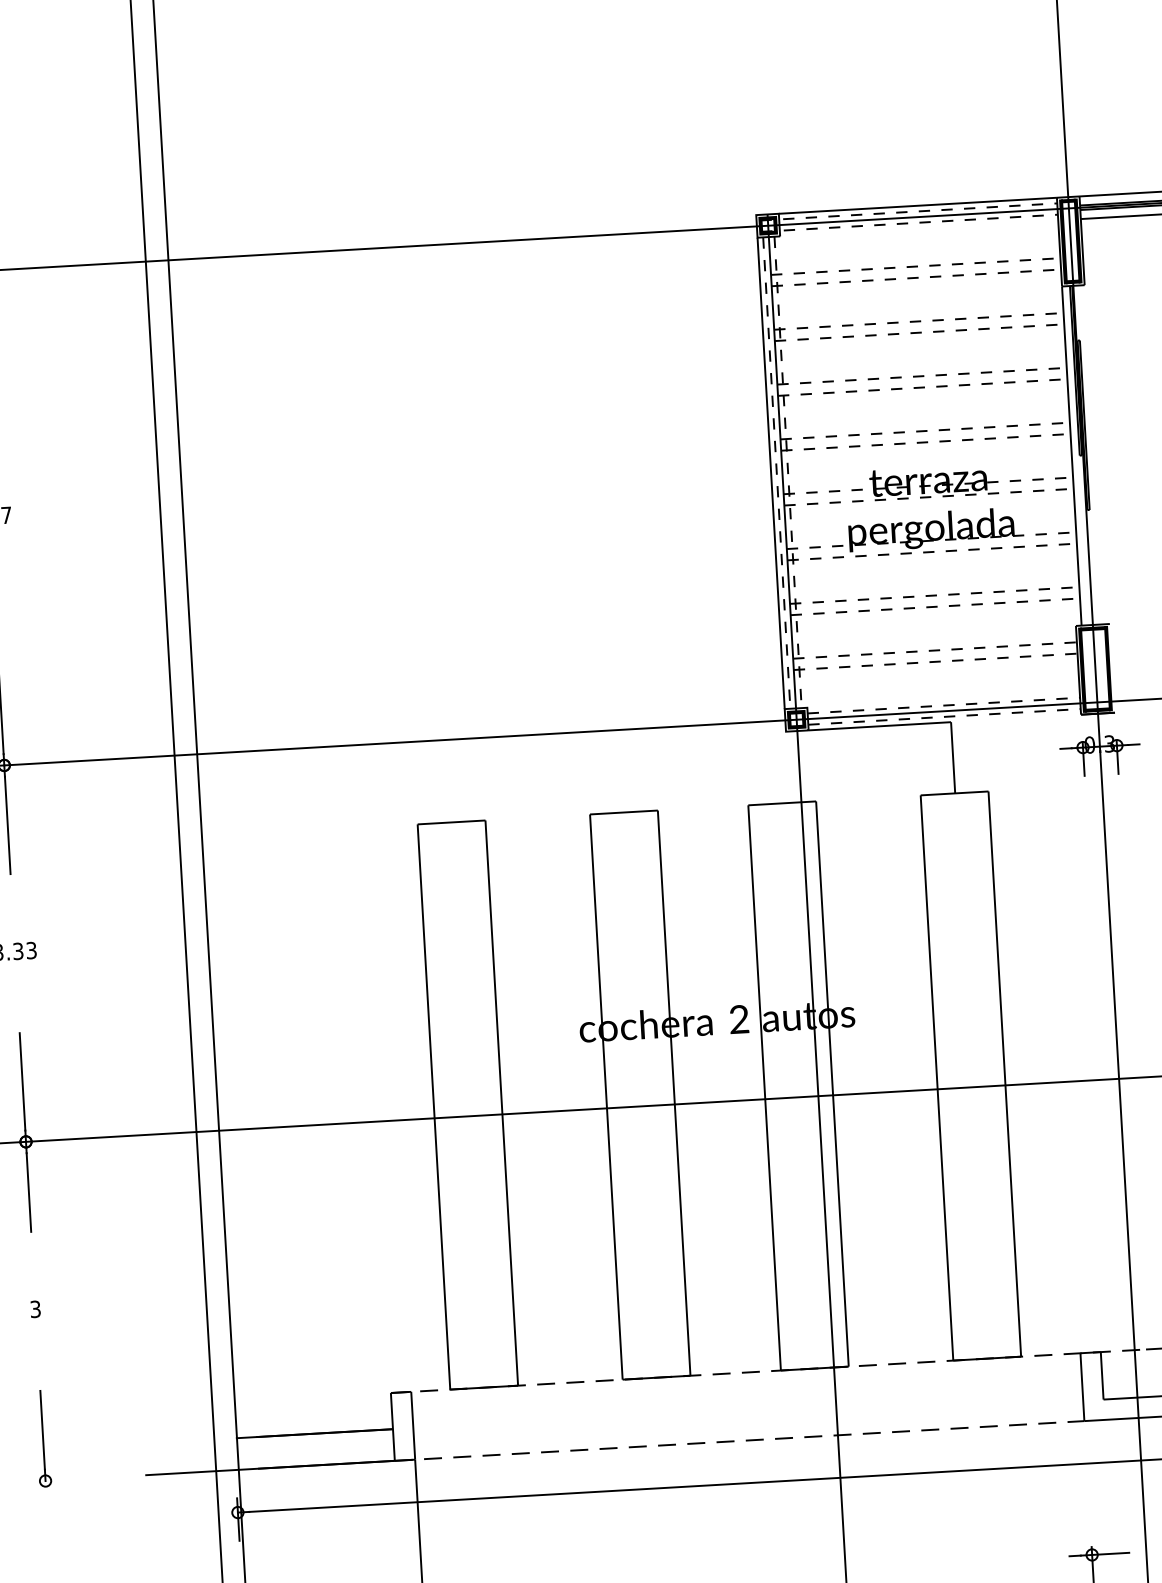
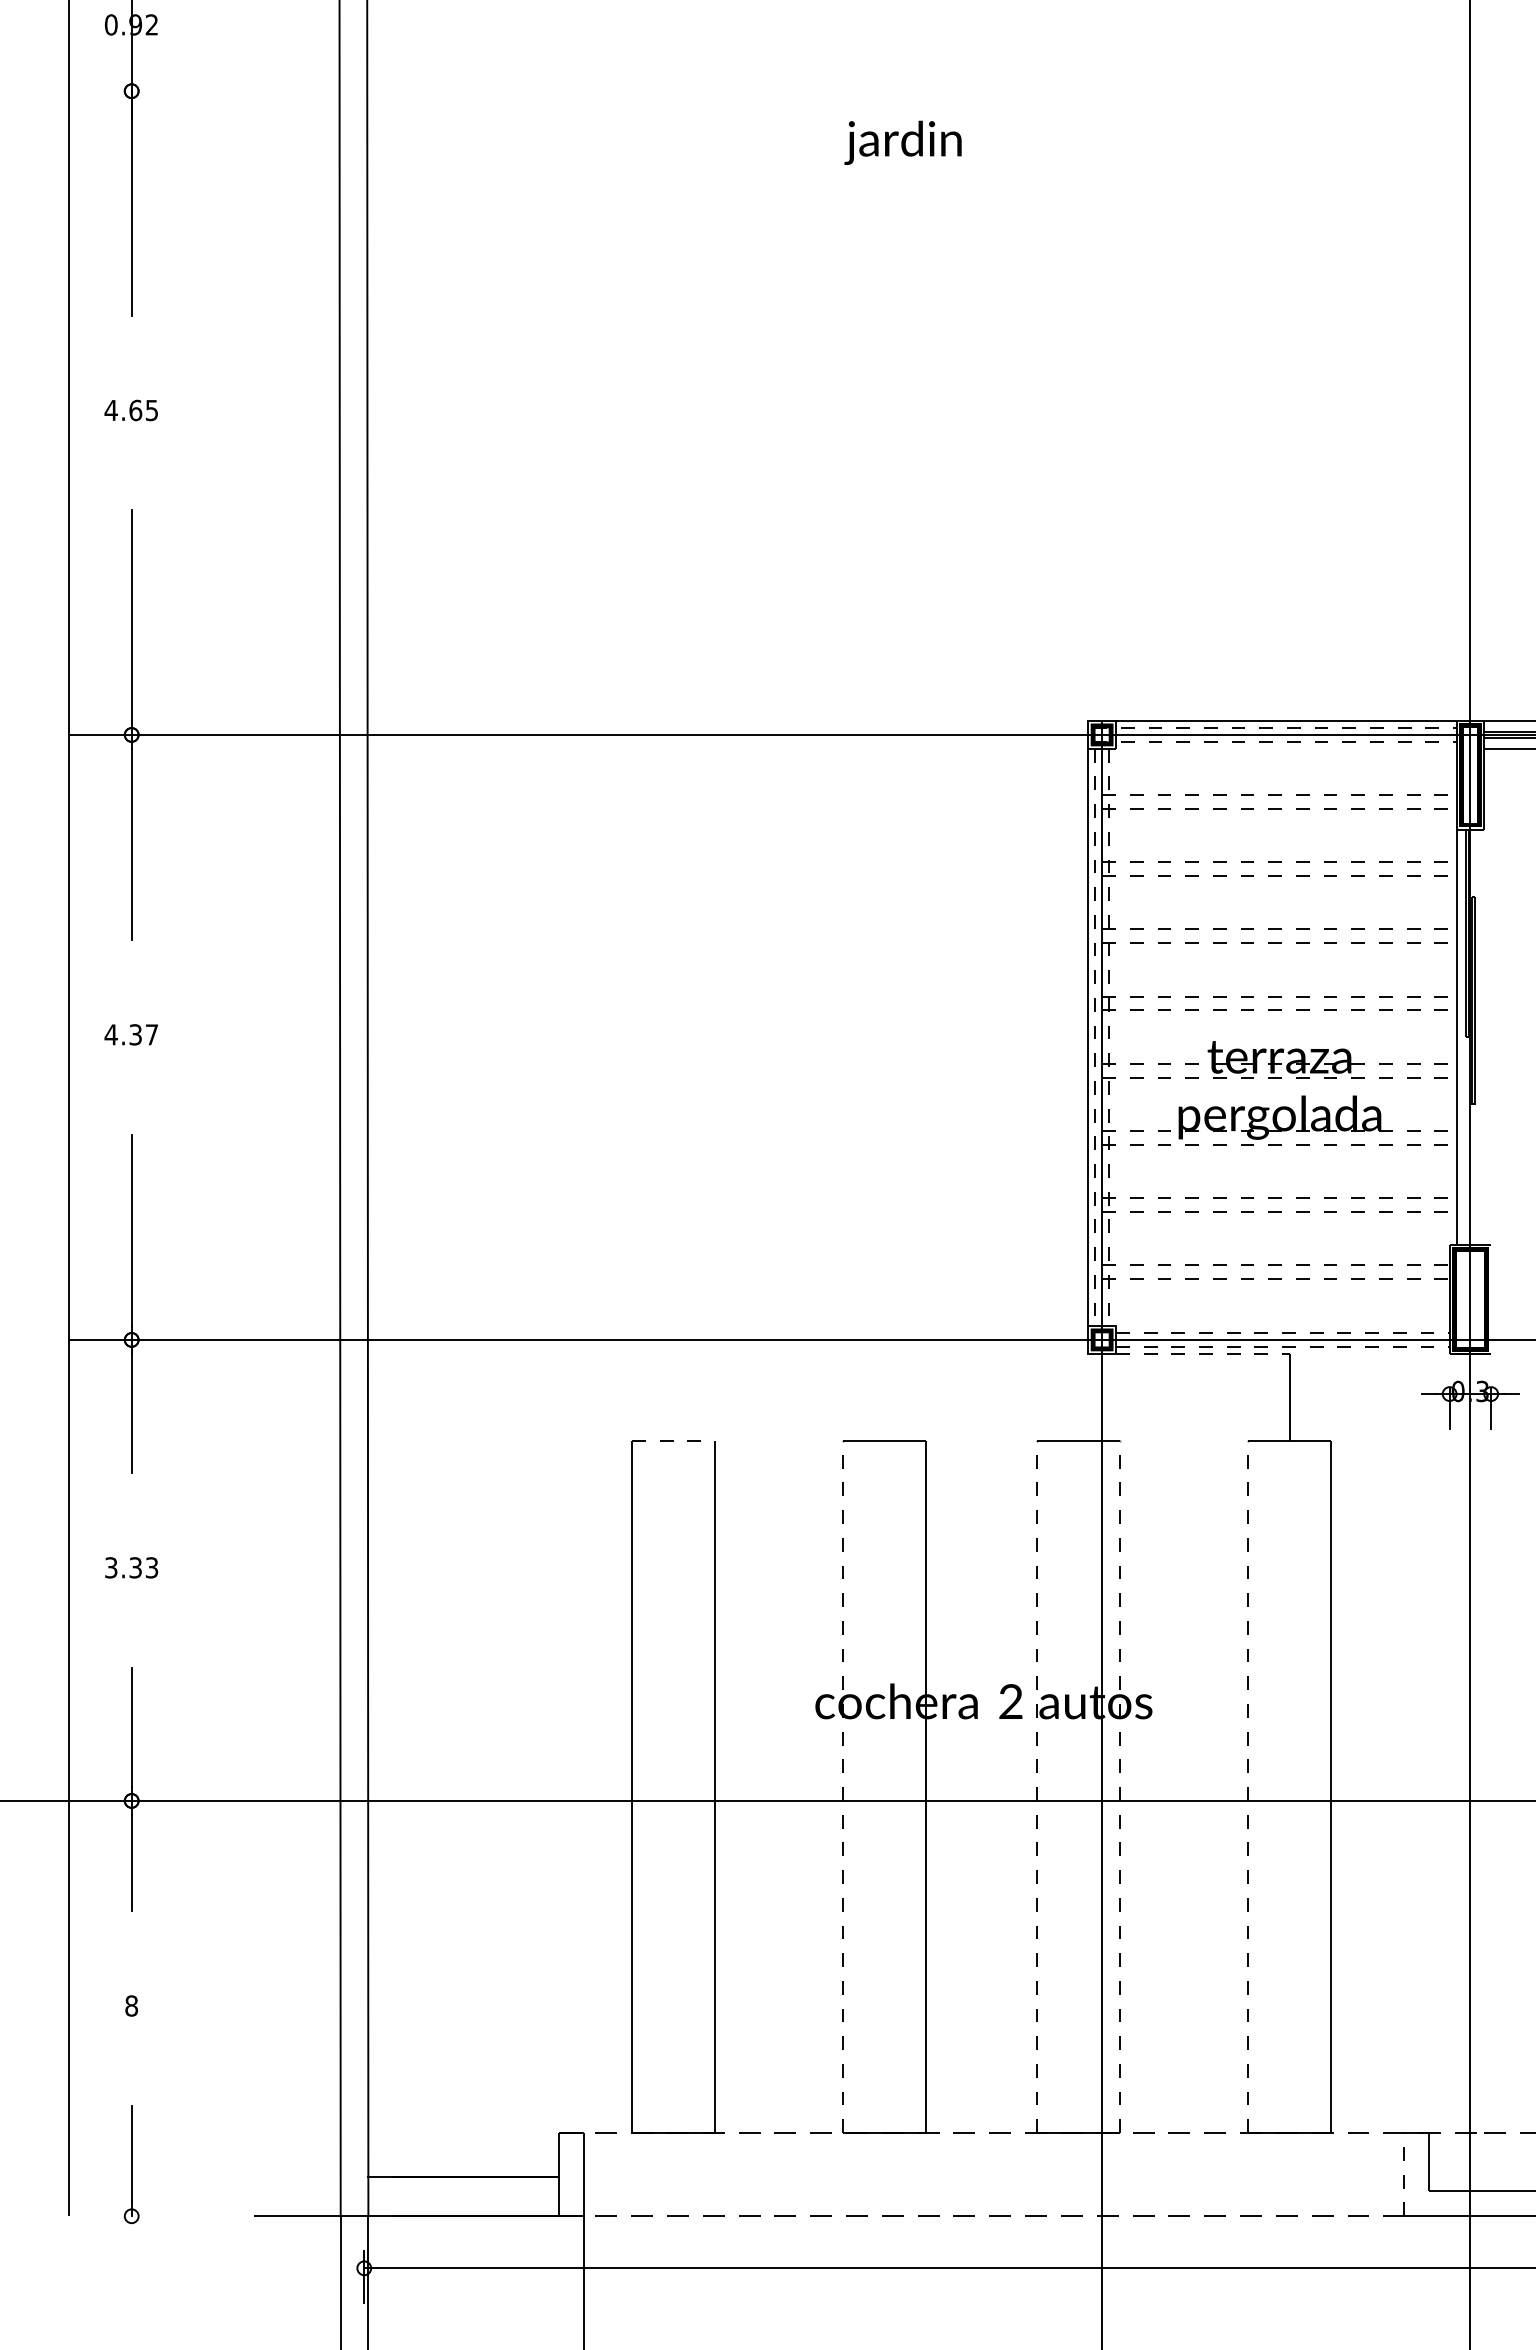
line: (880, 726) -> (1203, 1353), solid -> dashed
line: (451, 822) -> (673, 1440), solid -> dashed
line: (937, 1077) -> (1248, 1786), solid -> dashed
line: (832, 1083) -> (1120, 1786), solid -> dashed
line: (764, 1087) -> (1037, 1786), solid -> dashed
line: (606, 1096) -> (843, 1786), solid -> dashed
text: (35, 1308) -> (131, 2005), 3 -> 8
line: (1082, 1387) -> (1403, 2174), solid -> dashed

